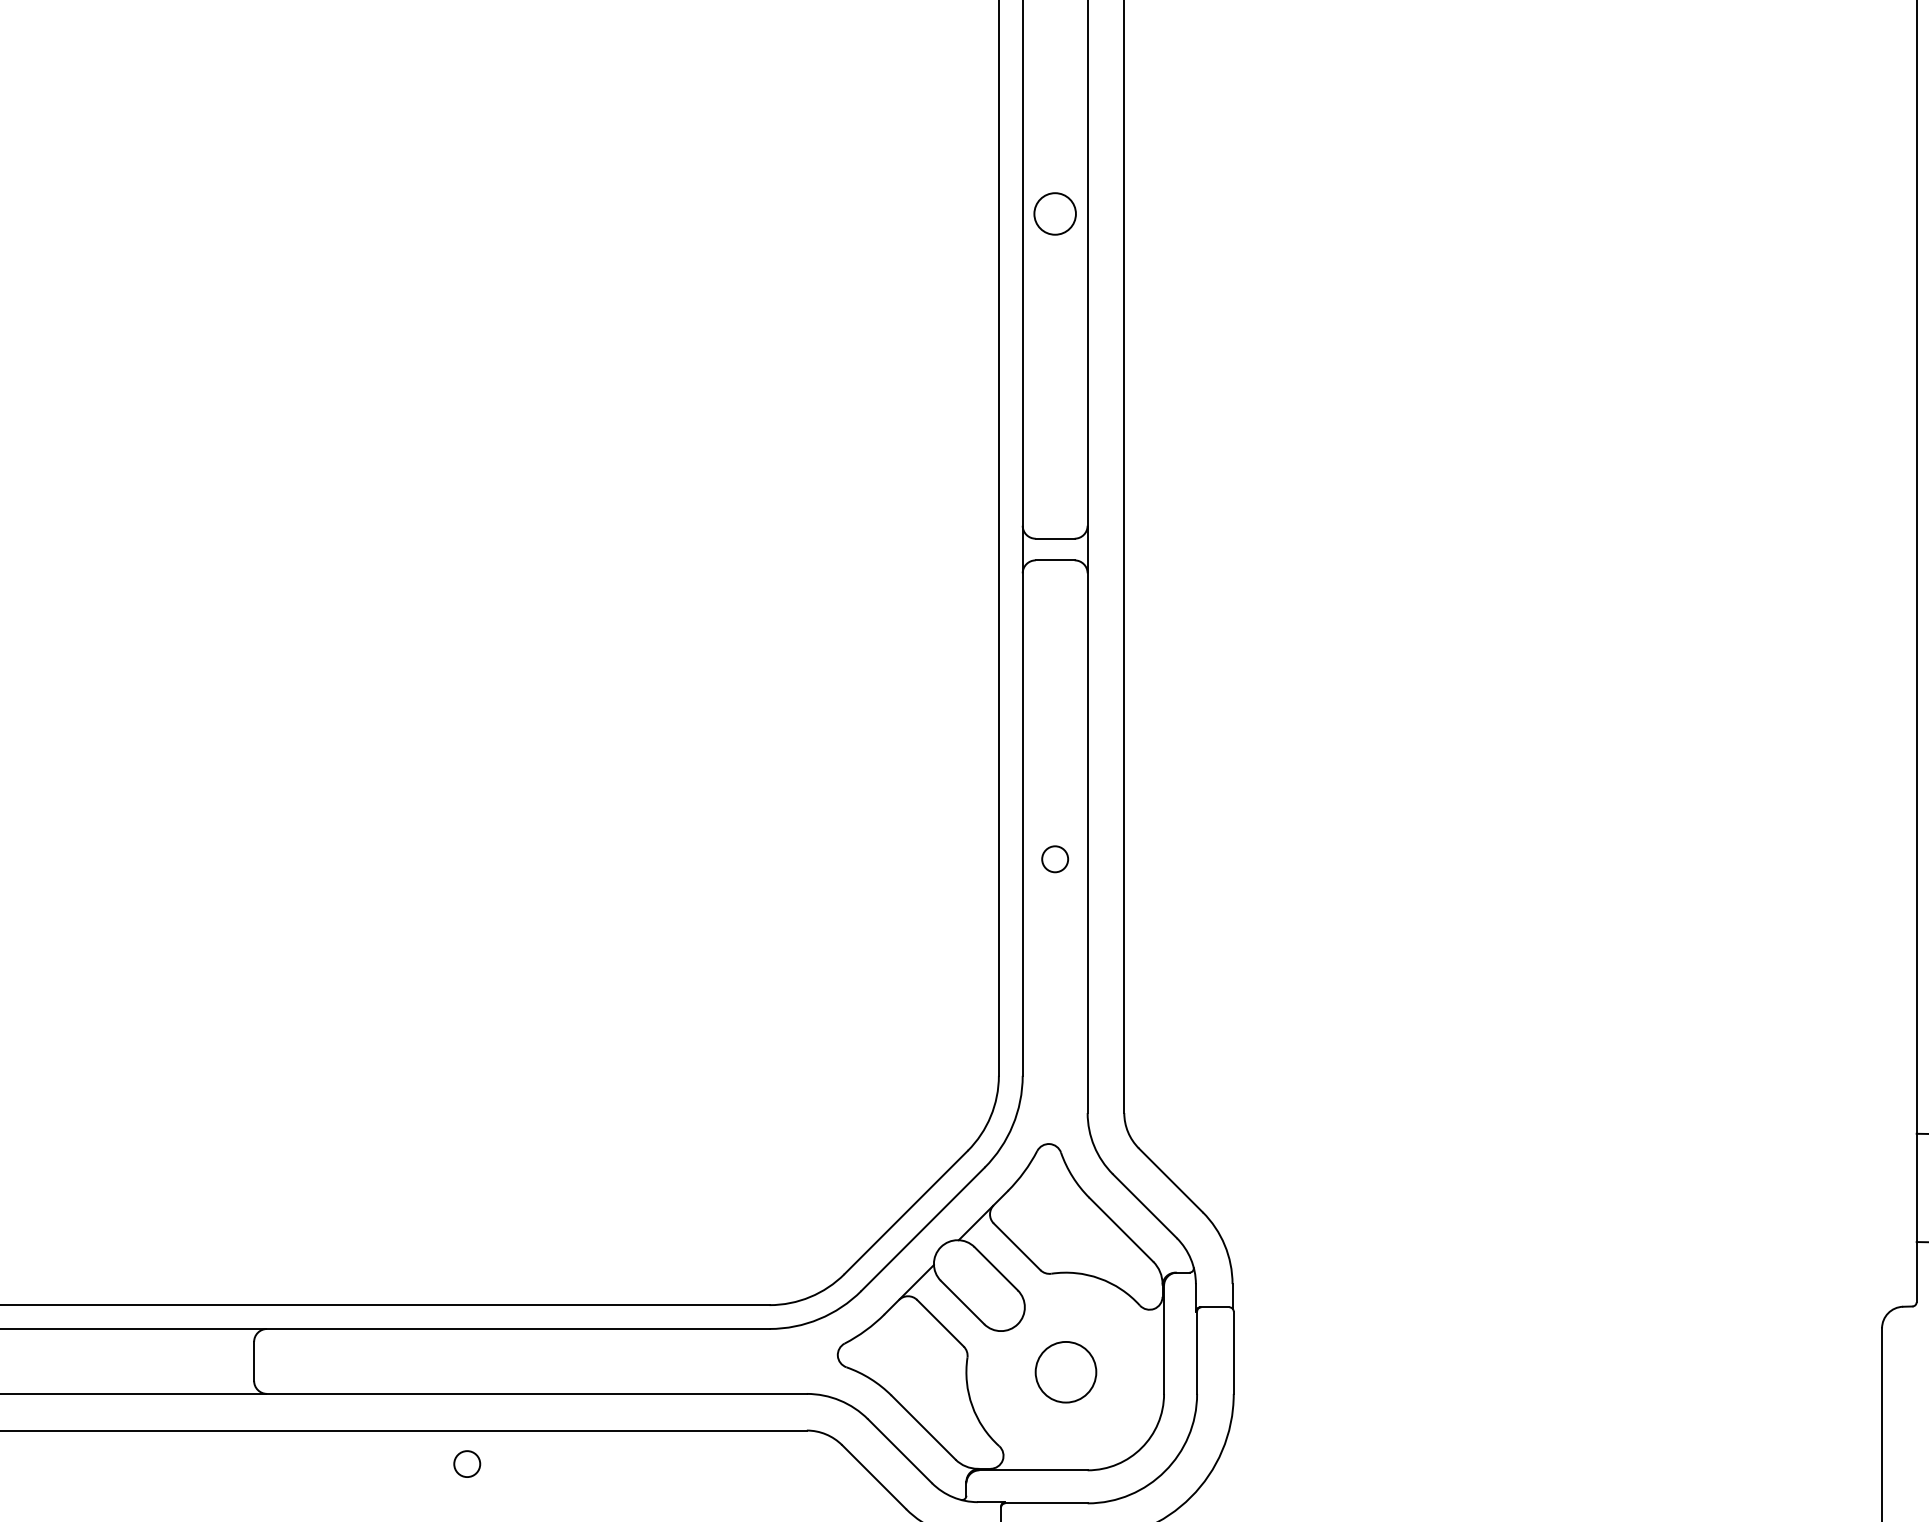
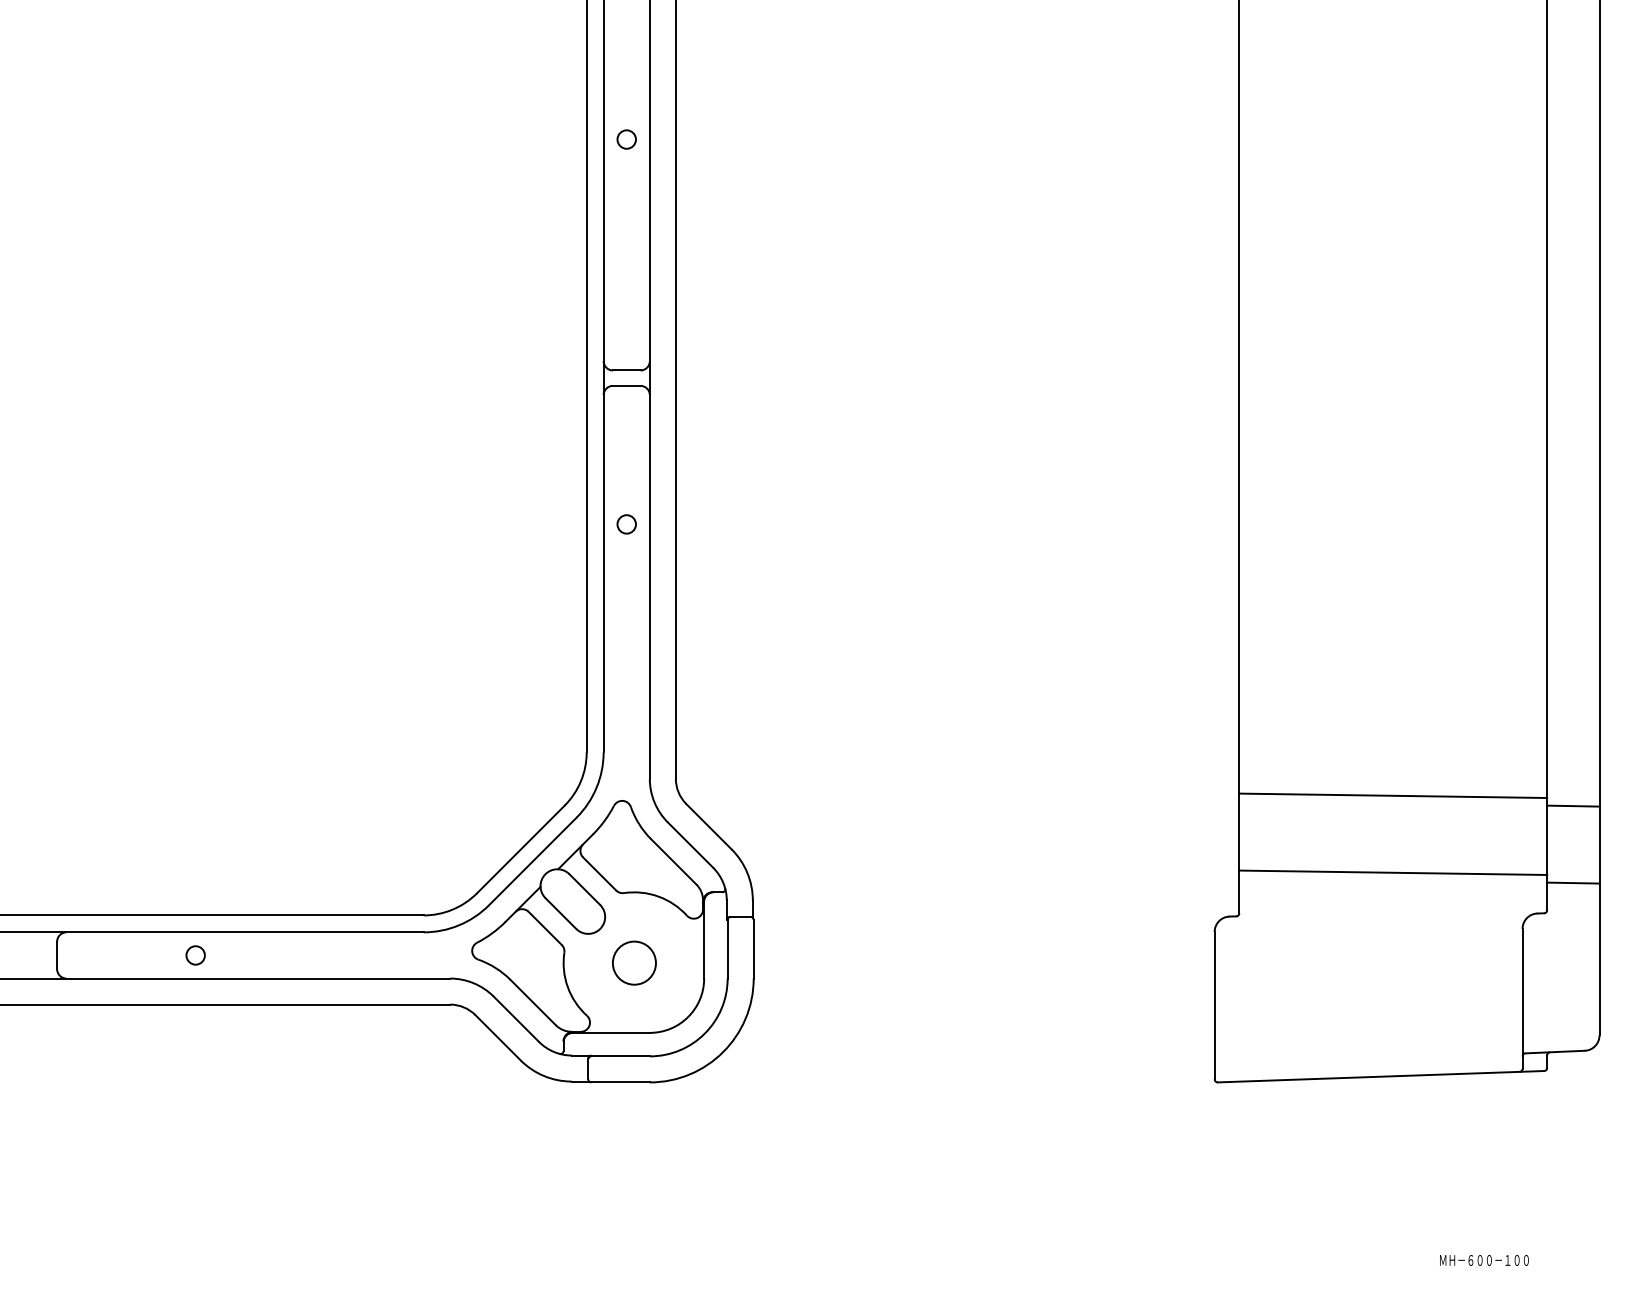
circle: (1054, 213) -> (626, 139), size x0.62
circle: (1054, 859) -> (626, 524), moved
circle: (466, 1464) -> (195, 955), moved

